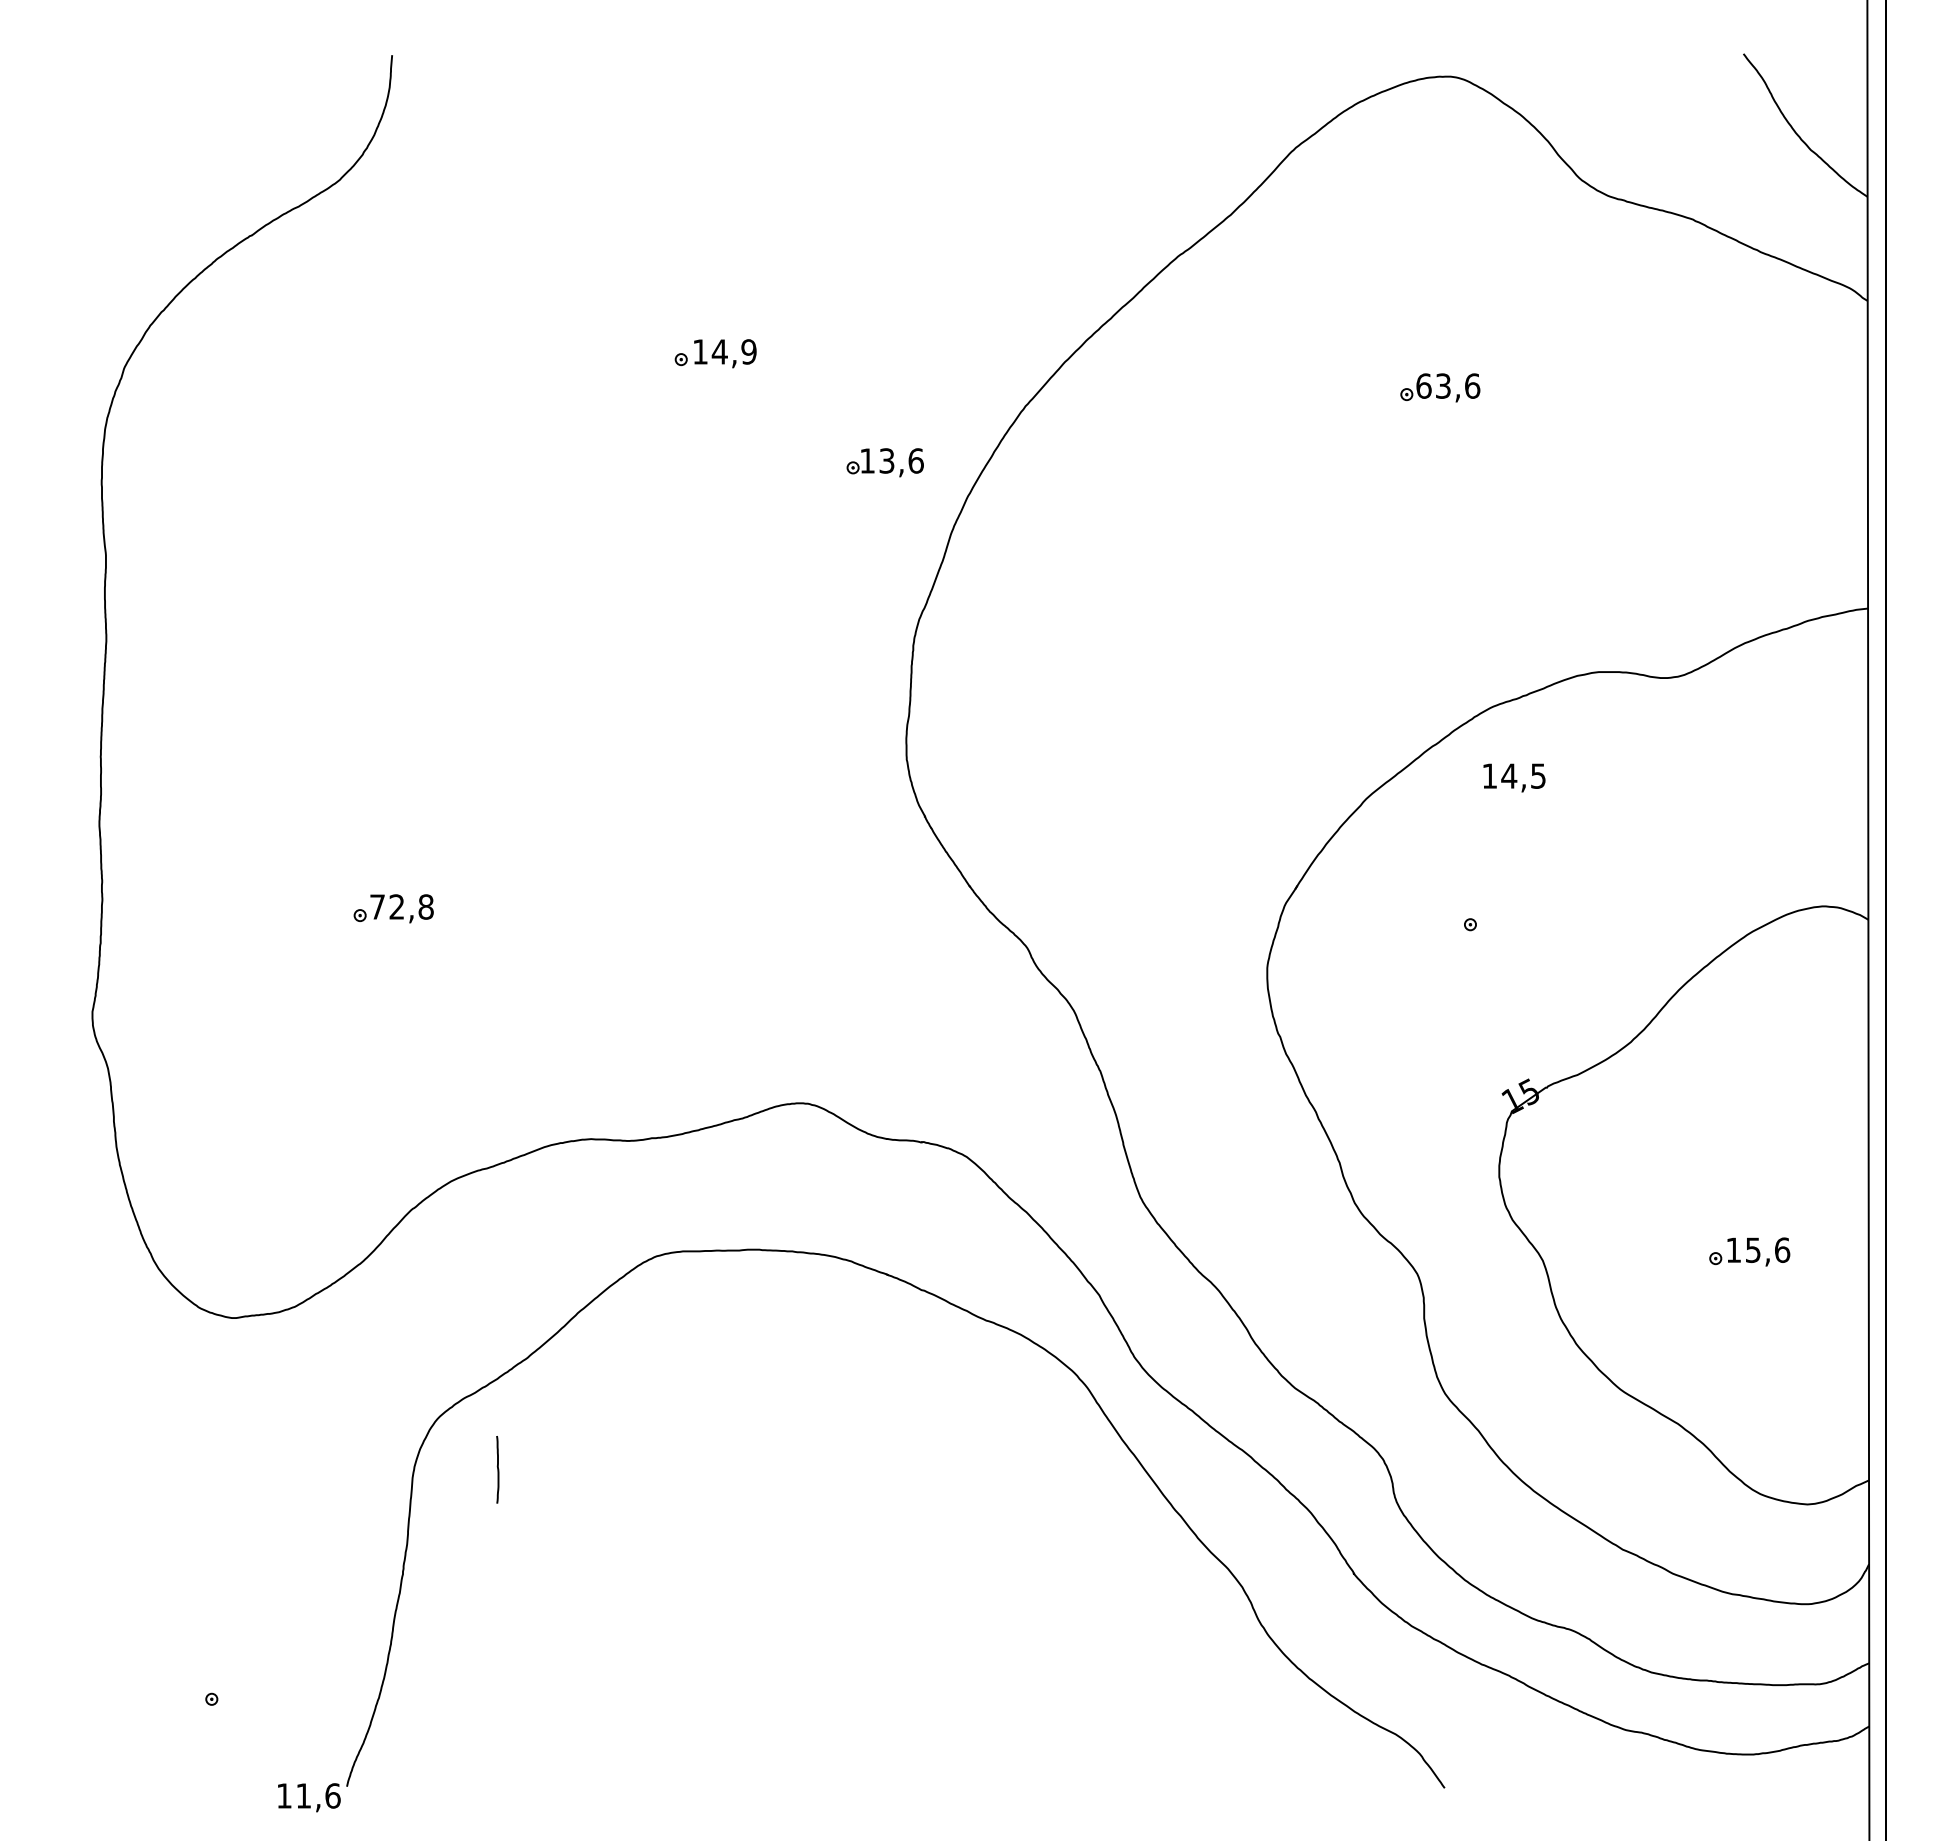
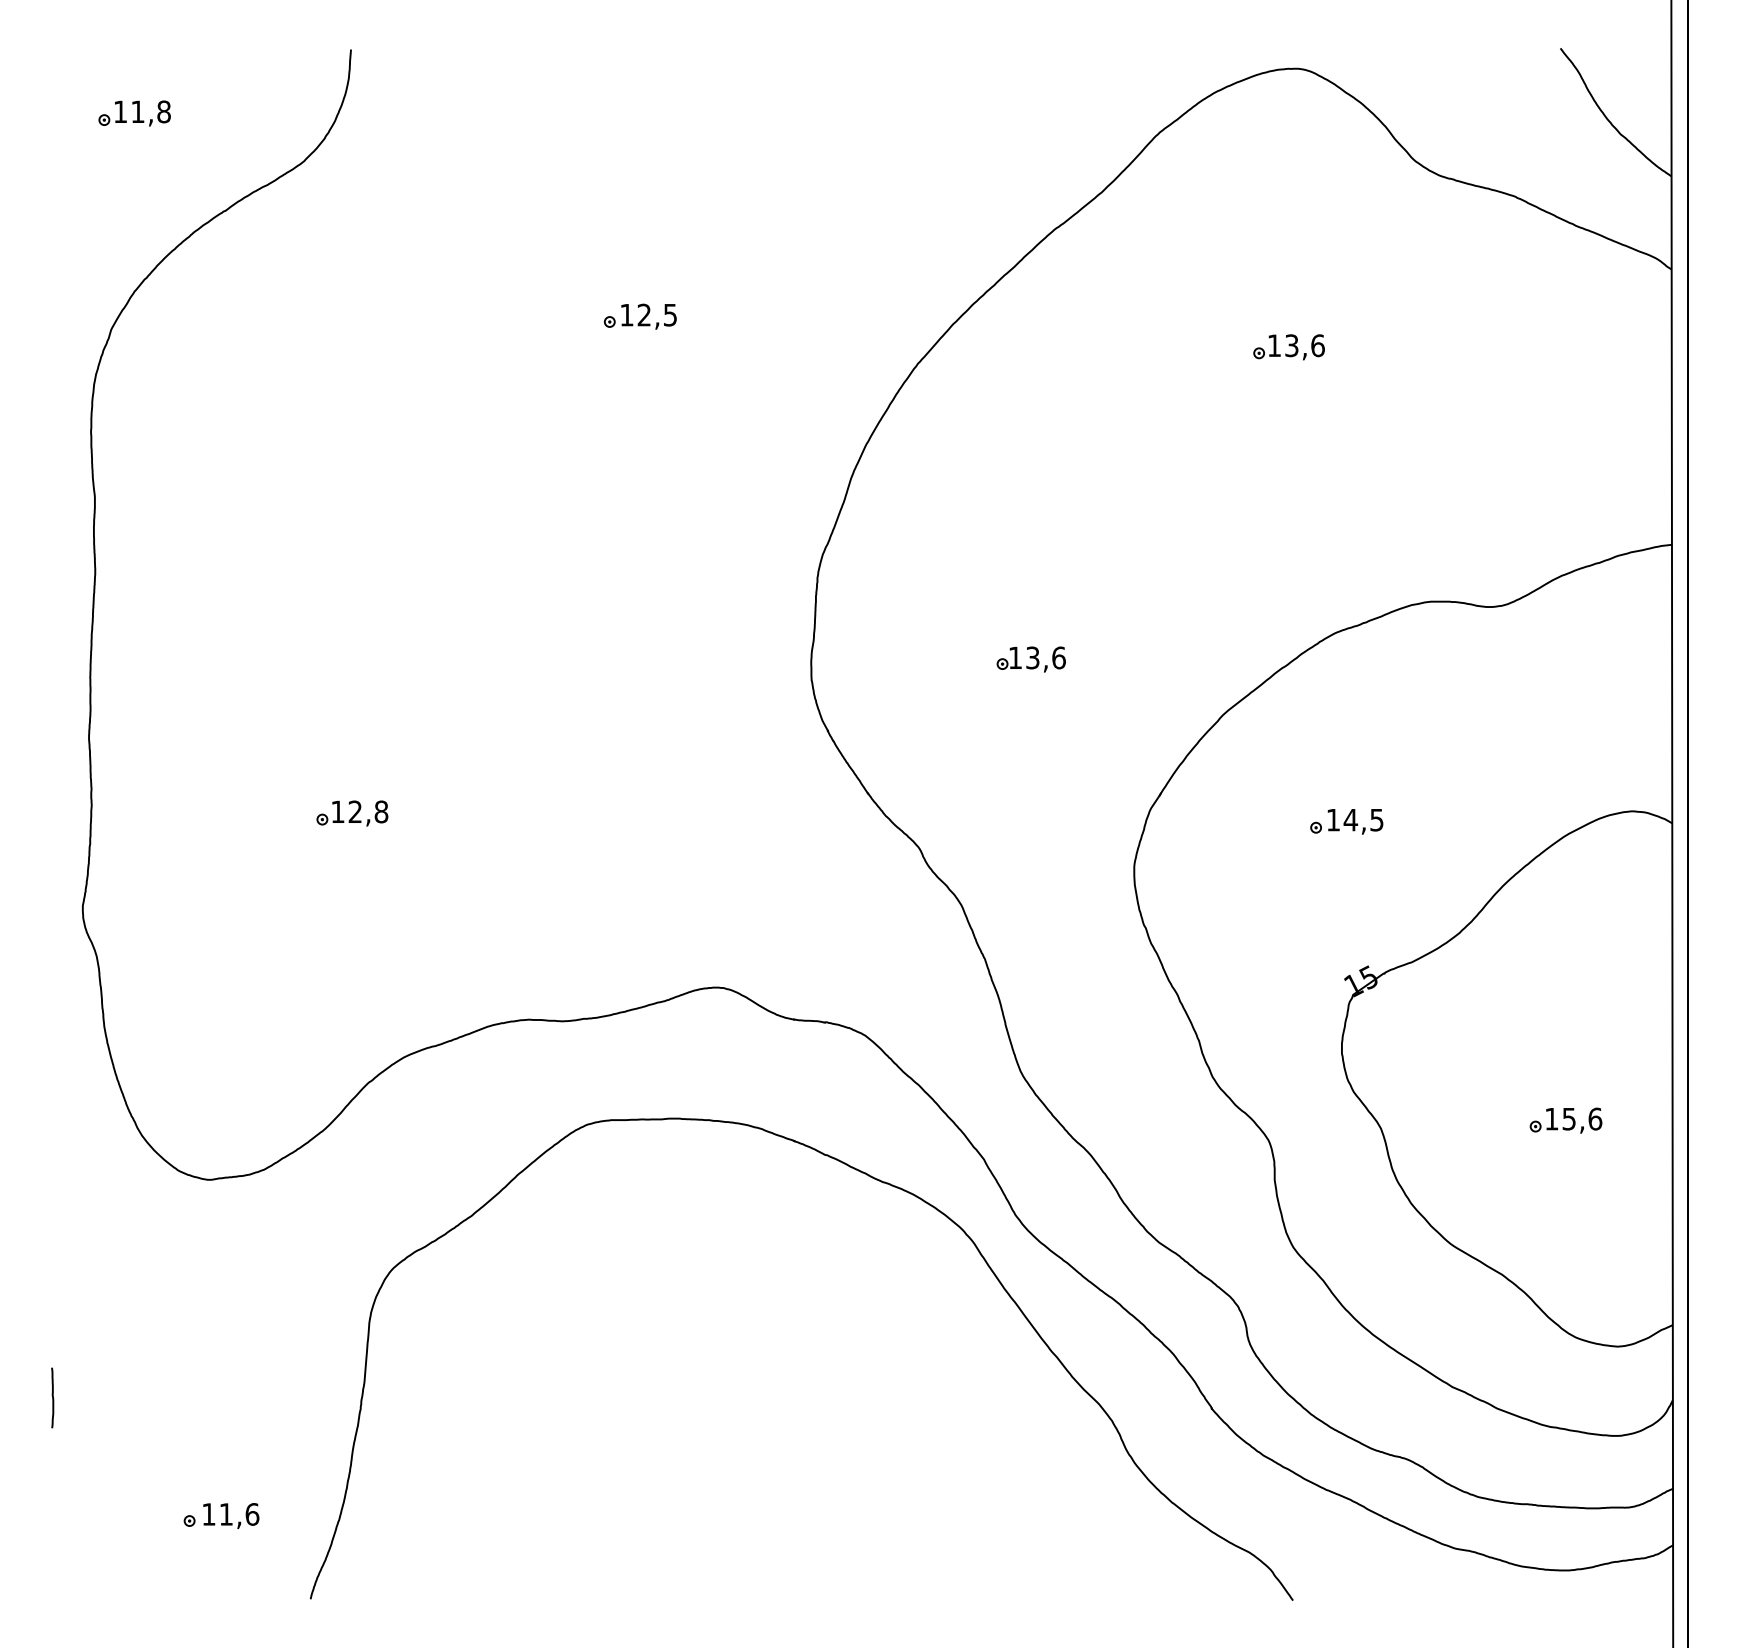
part: (150, 126) -> (134, 113), added
text: (733, 351) -> (656, 314), 14,9 -> 12,5
text: (1423, 385) -> (1274, 345), 63,6 -> 13,6
part: (884, 462) -> (1030, 659), moved
text: (1514, 777) -> (1355, 821), moved
text: (377, 906) -> (337, 811), 72,8 -> 12,8
line: (497, 1469) -> (52, 1397), moved
text: (309, 1797) -> (231, 1515), moved

